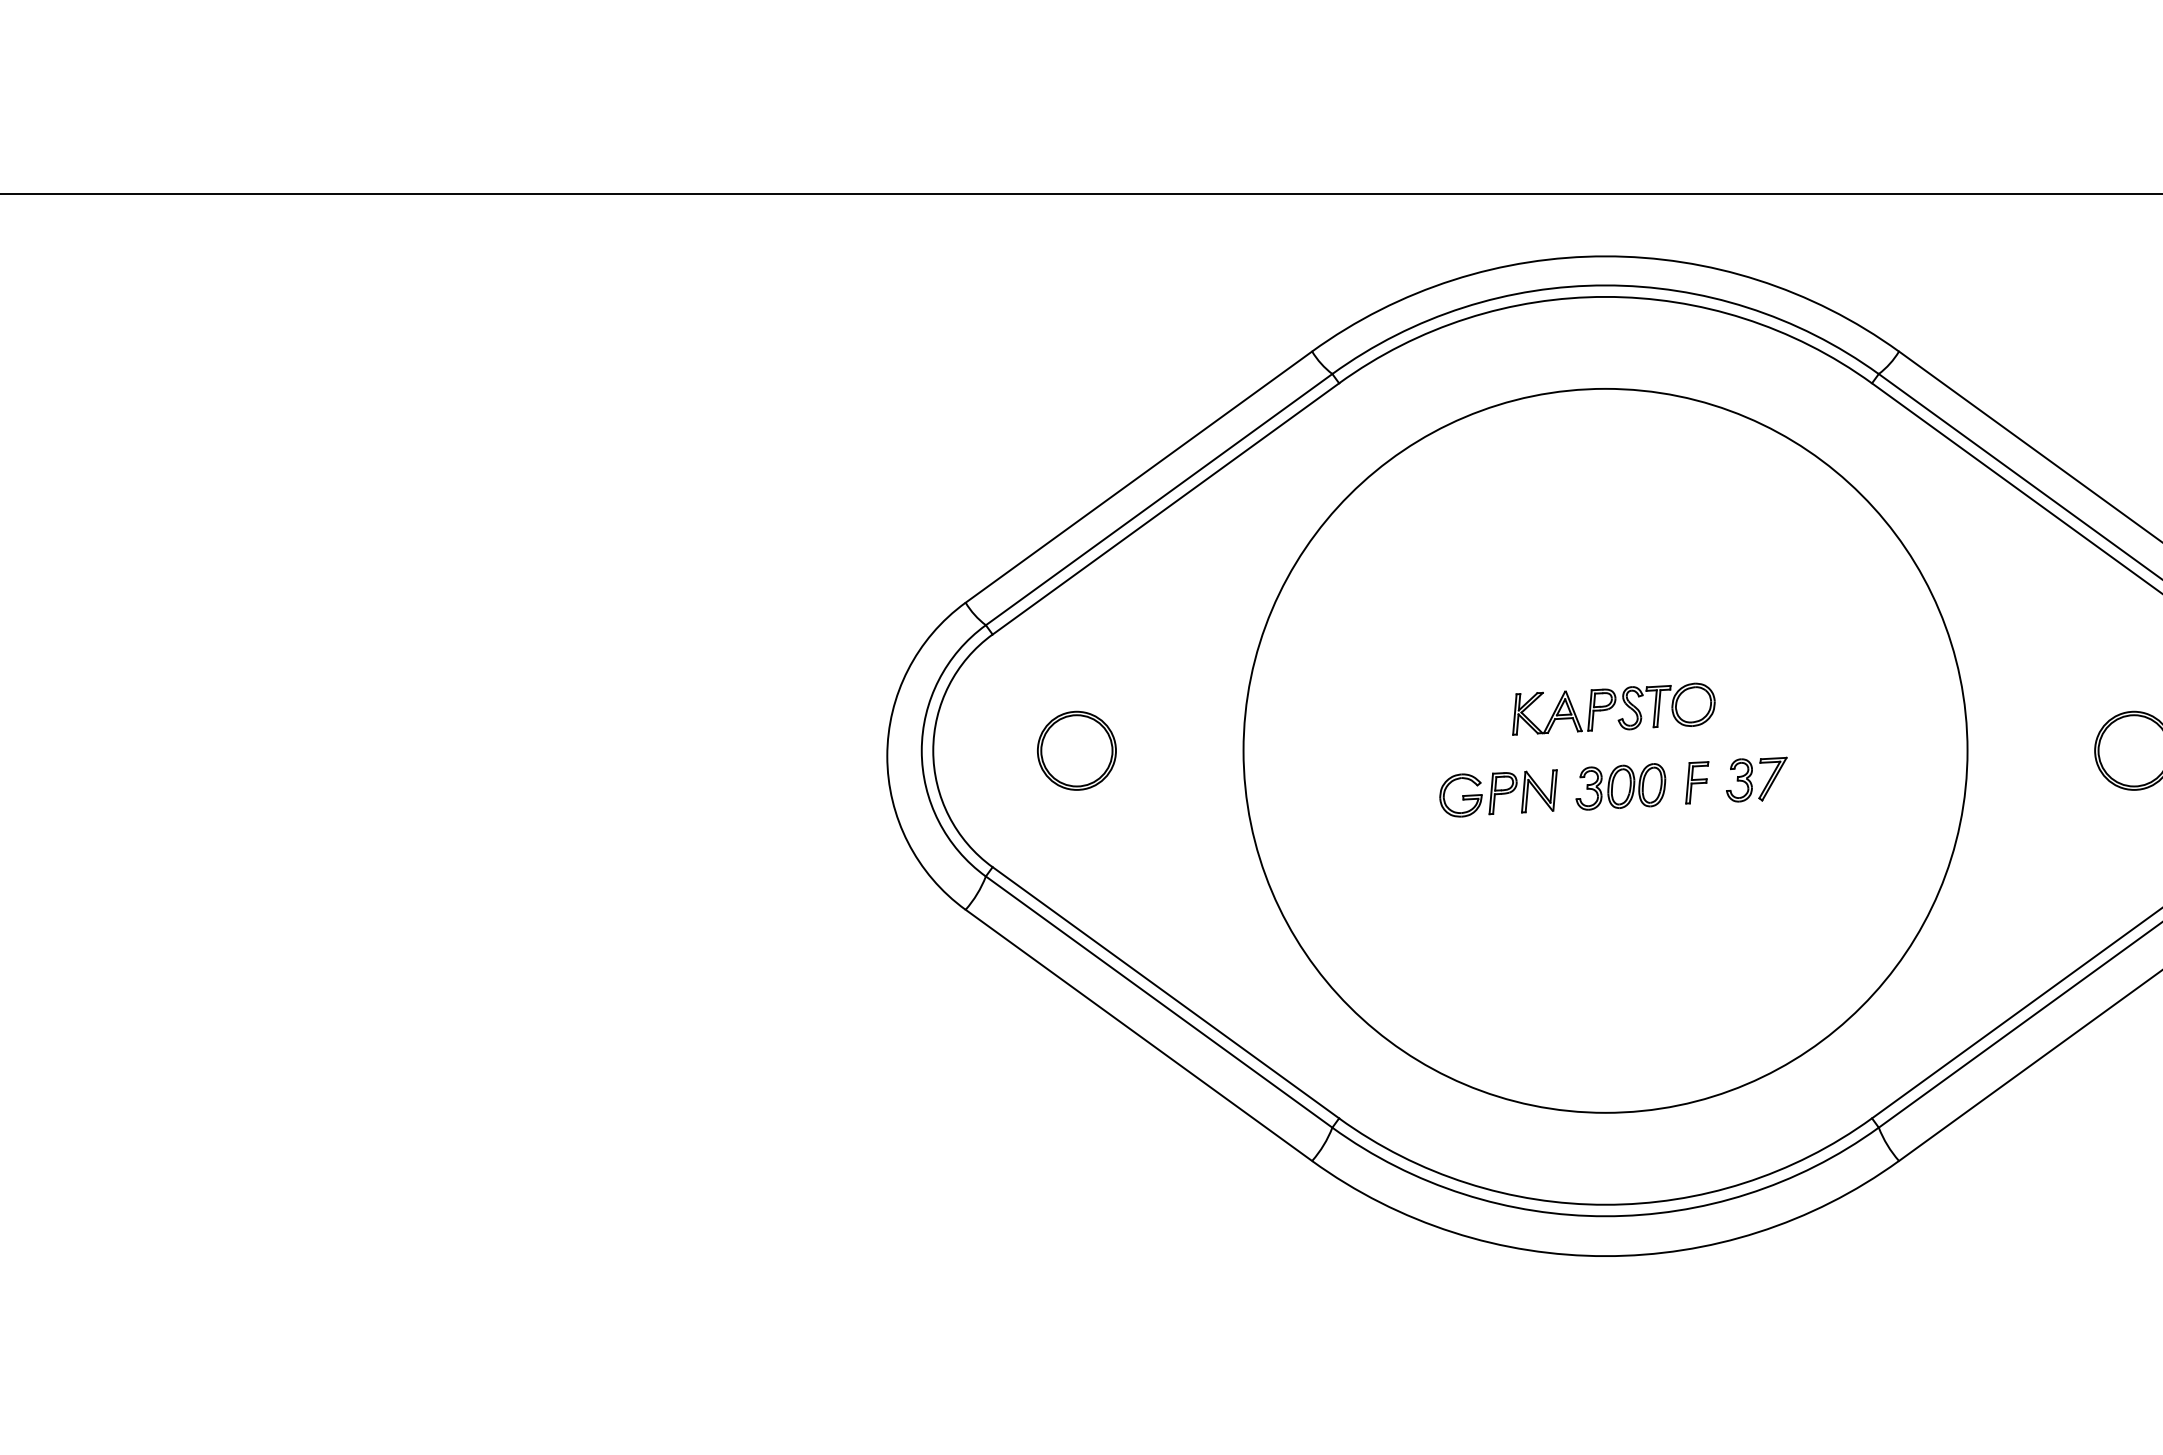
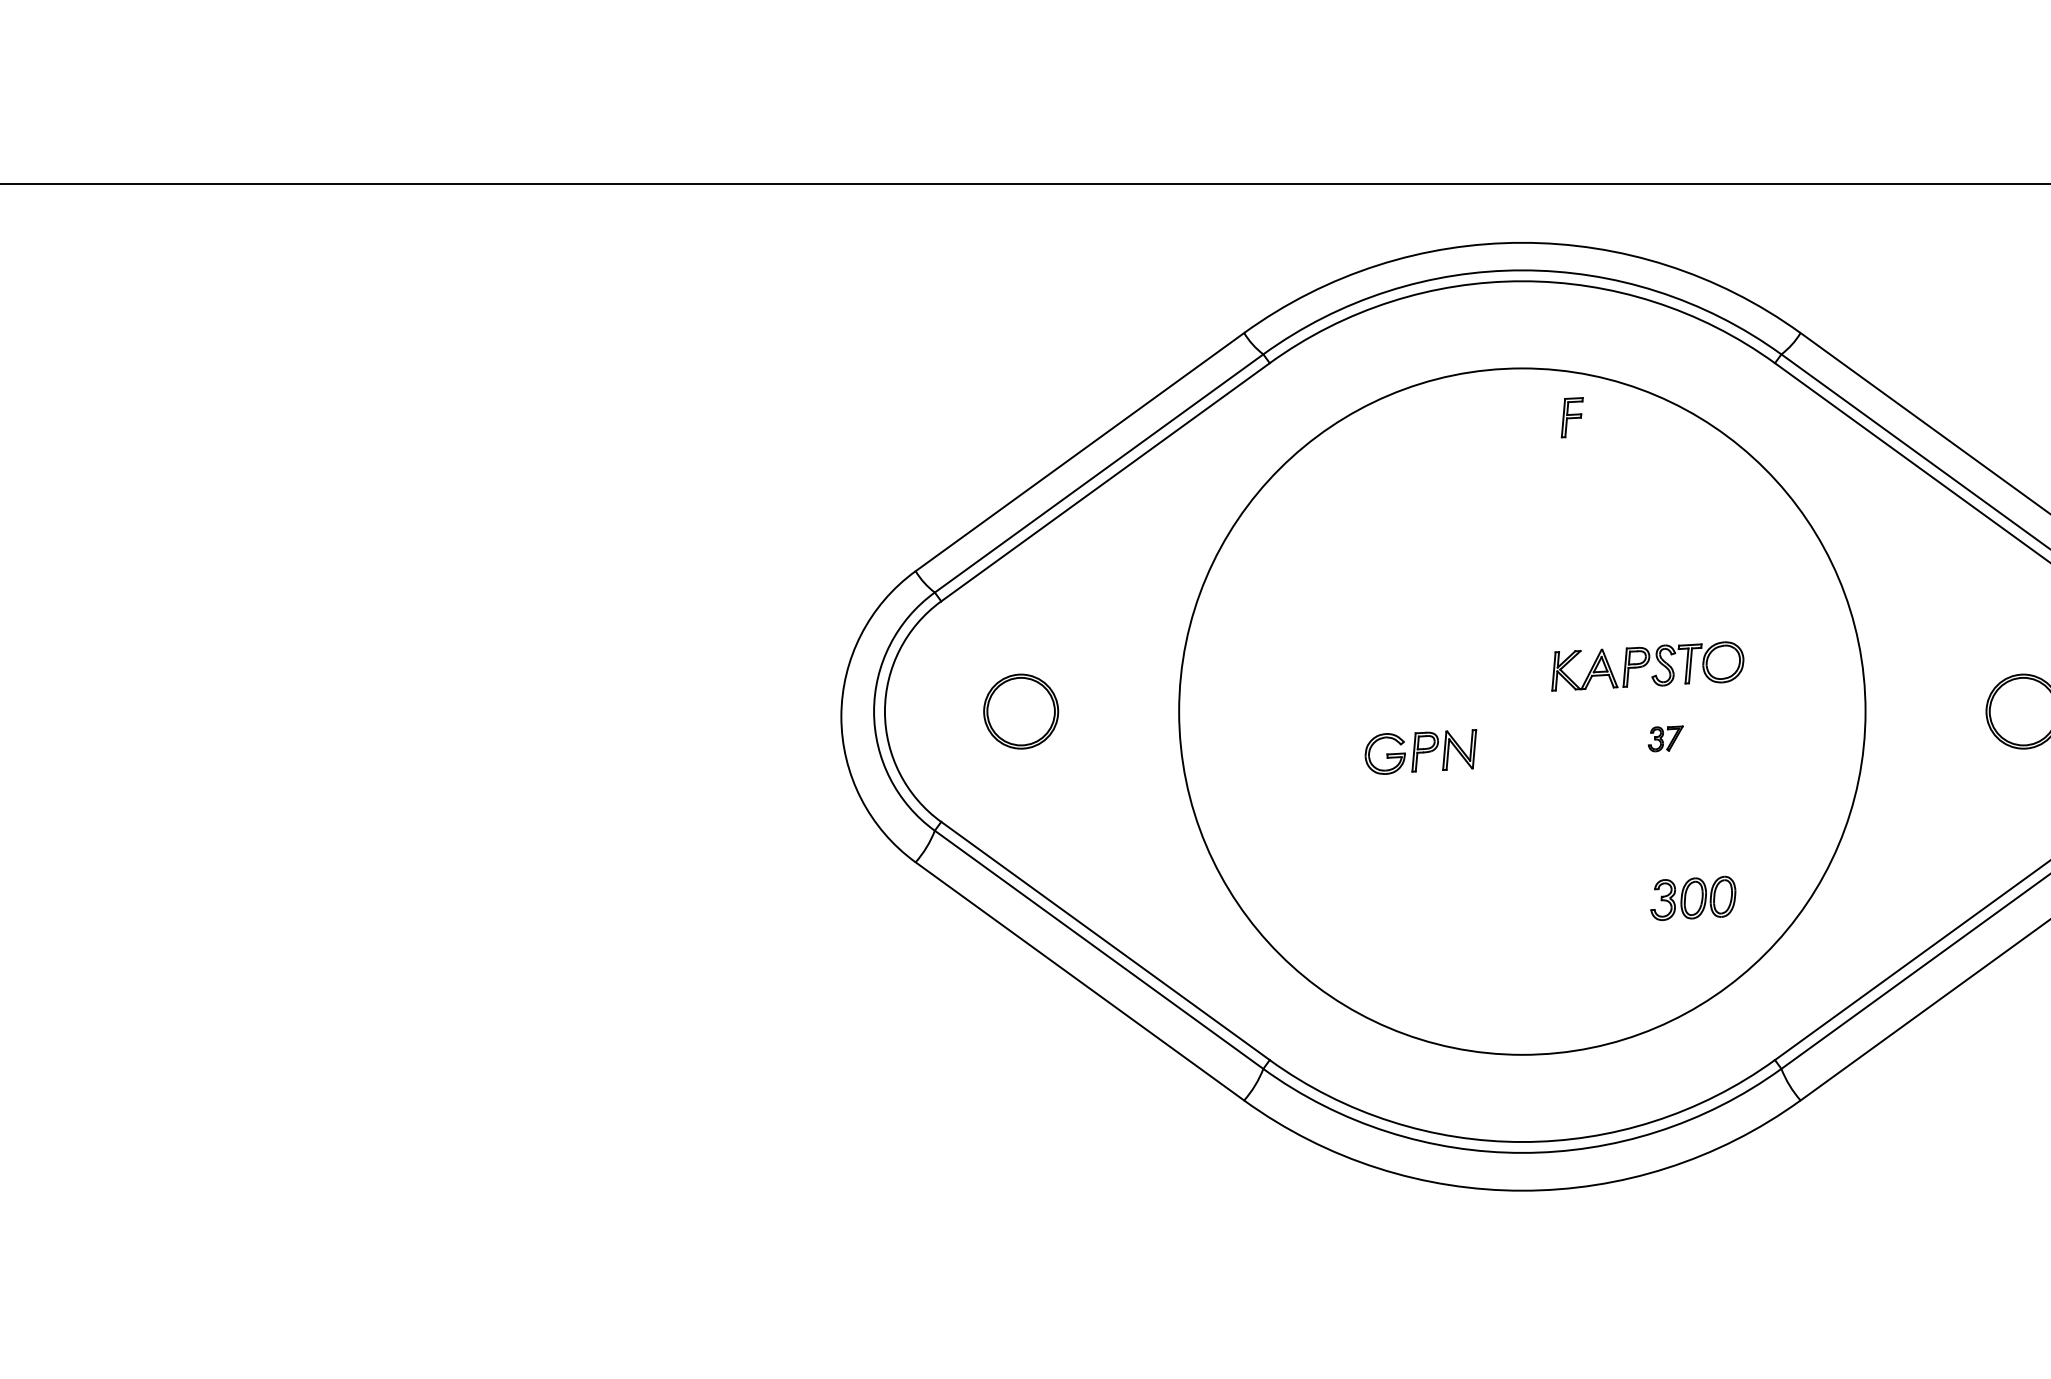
part: (1613, 708) -> (1647, 665), moved
part: (1756, 779) -> (1665, 738), size x0.6
part: (1697, 782) -> (1572, 417), moved
part: (1620, 786) -> (1692, 898), moved

